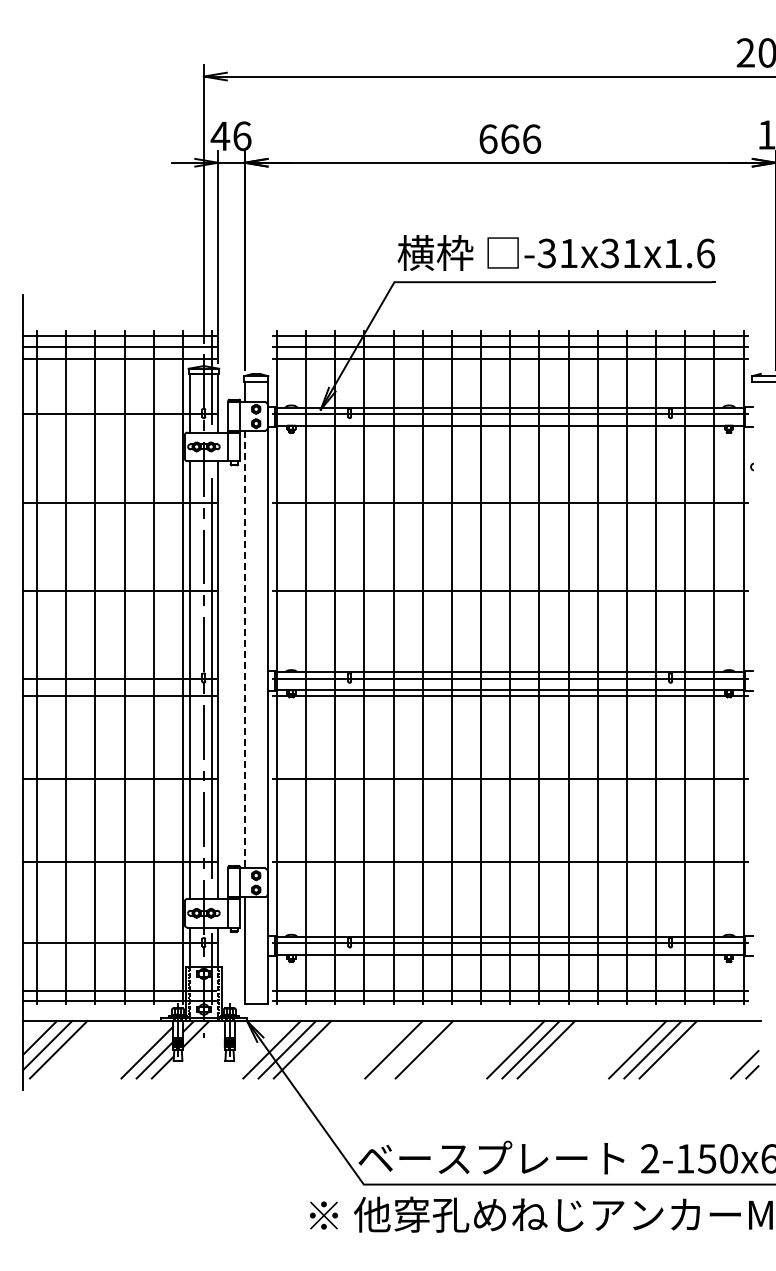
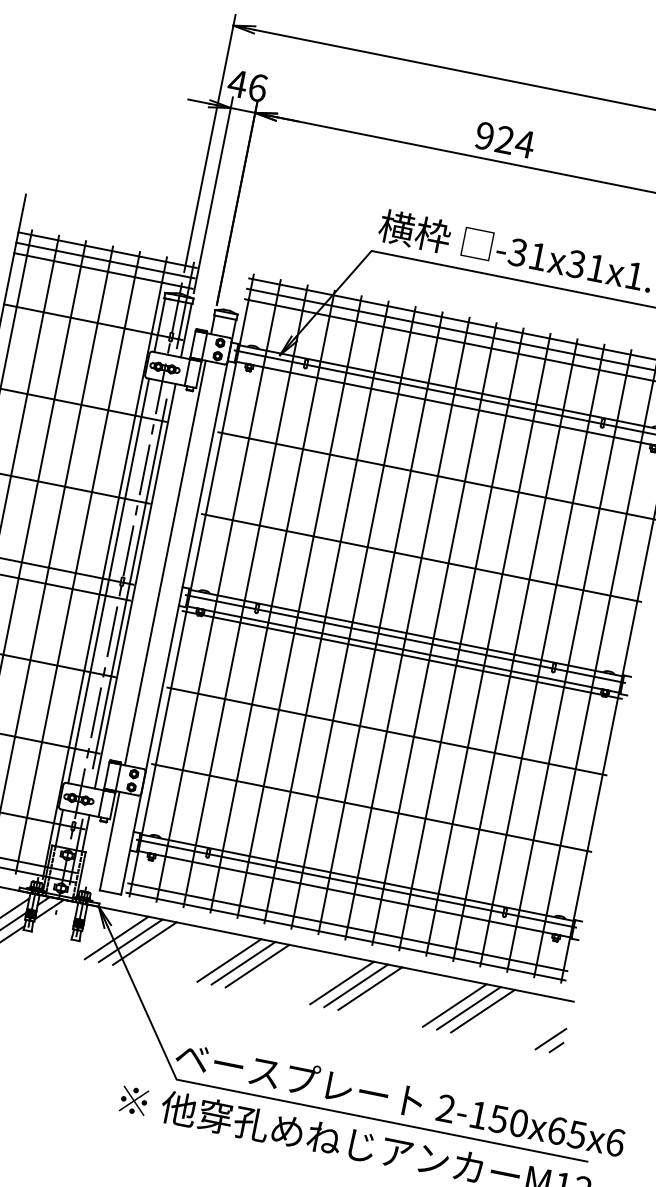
text: (510, 138) -> (505, 139), 666 -> 924
line: (244, 649) -> (165, 562), dashed -> solid
line: (408, 1049) -> (242, 962), added

